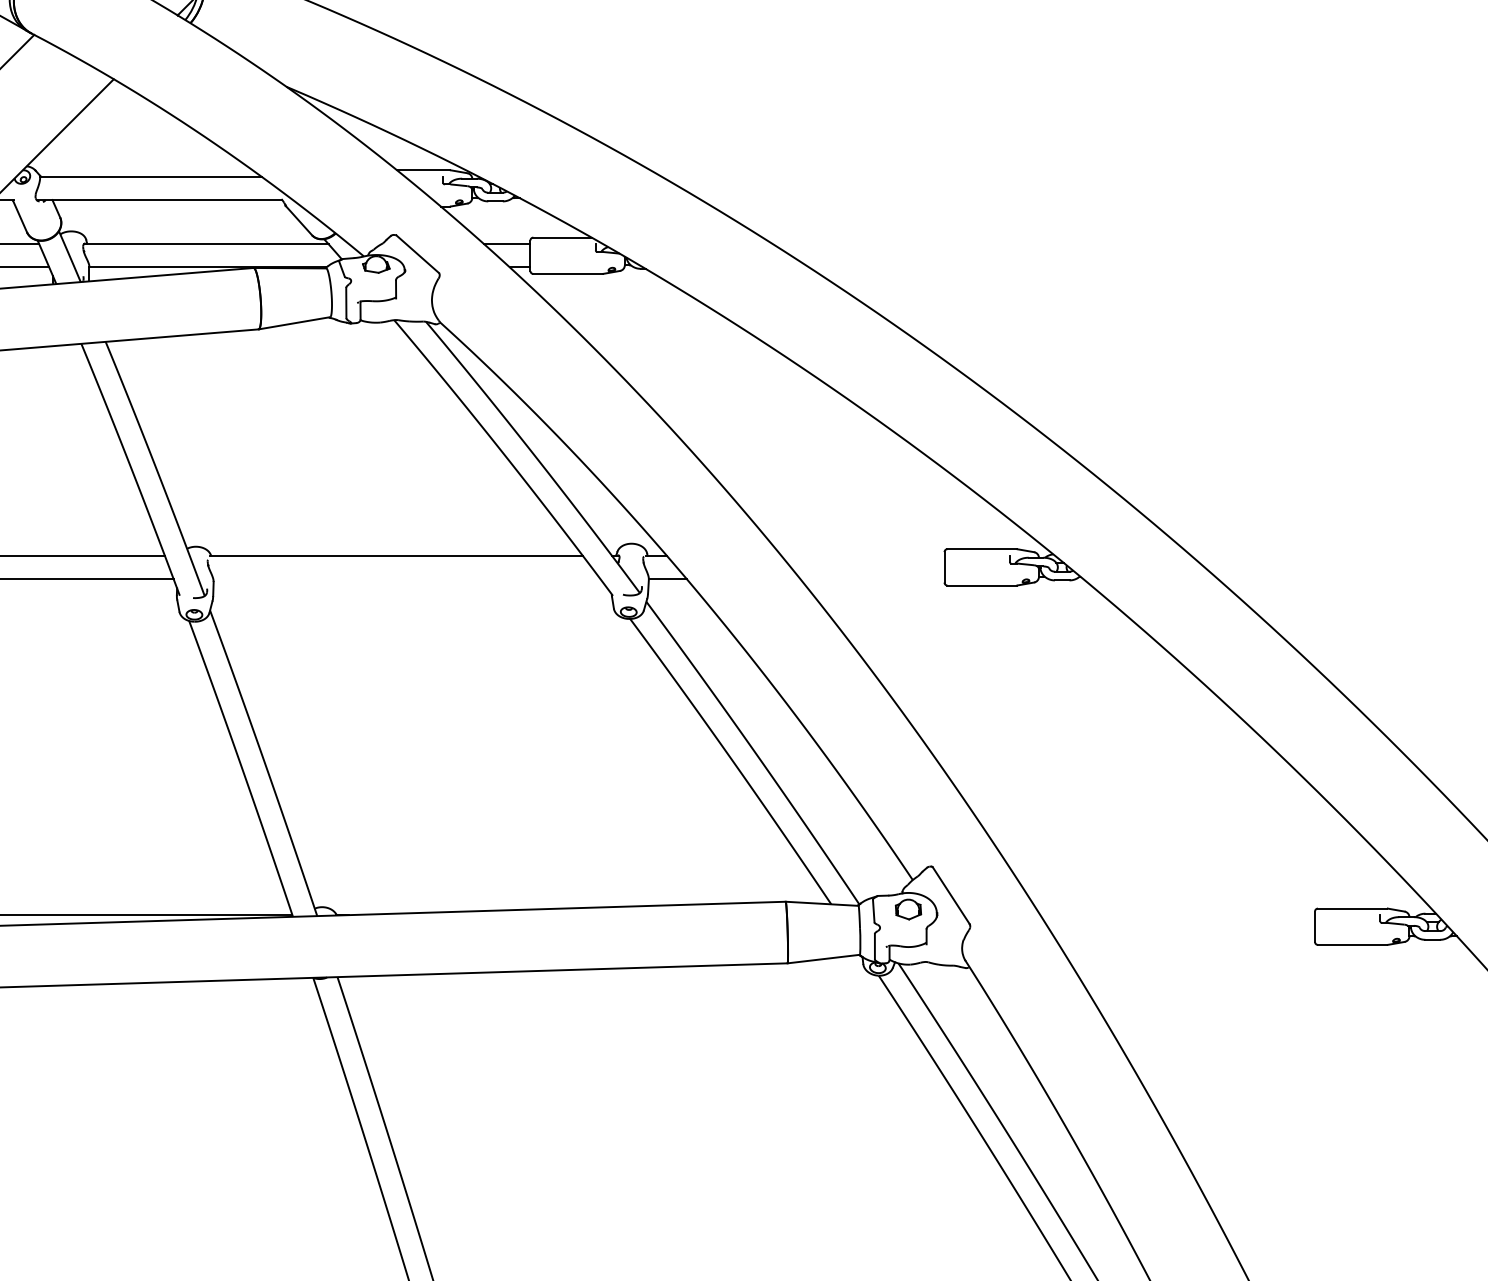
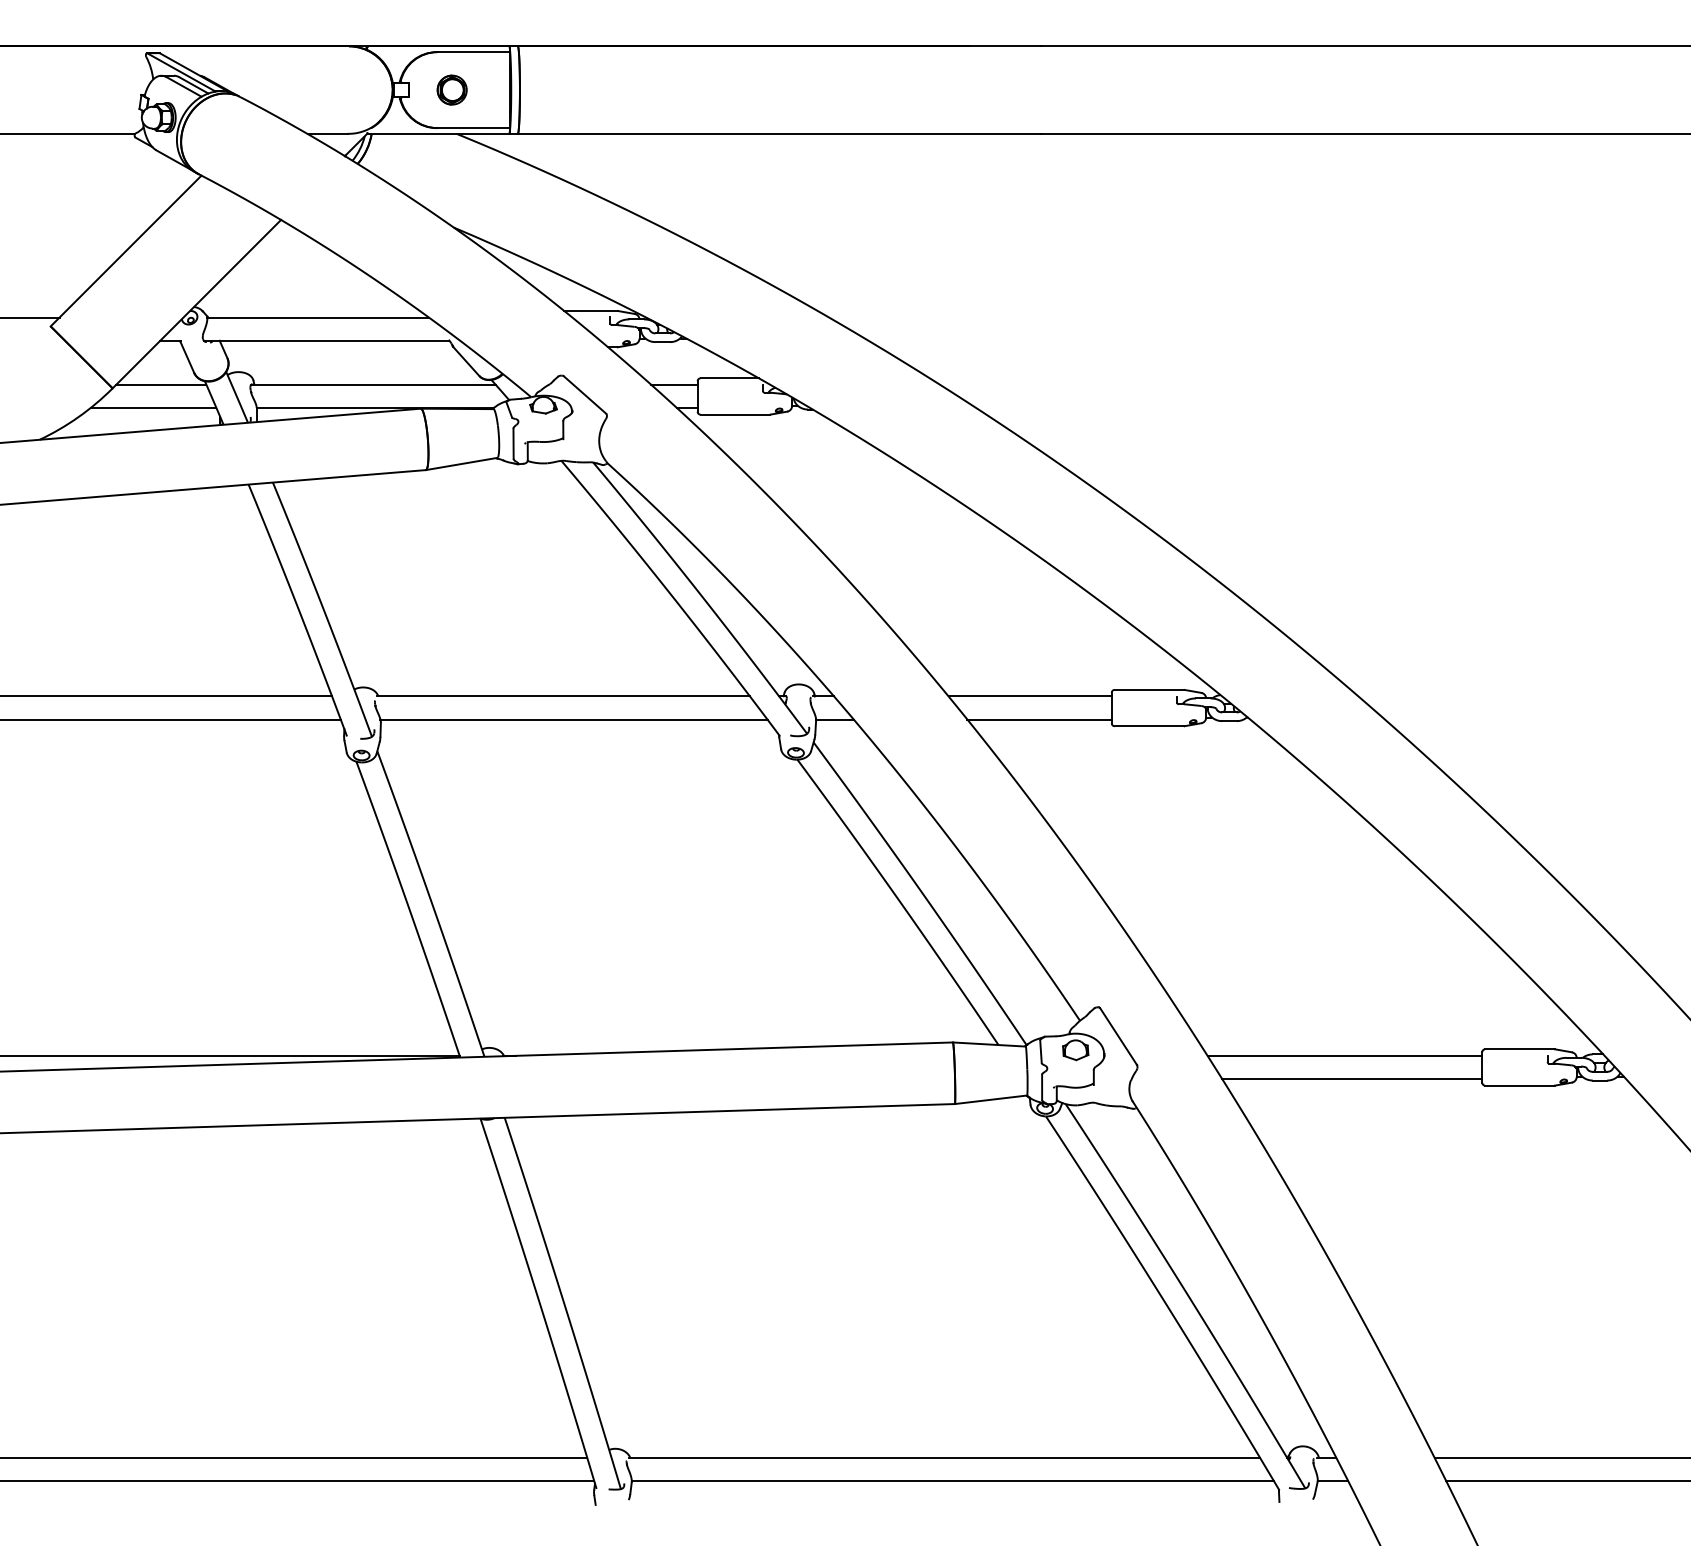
line: (862, 555) -> (1029, 696), added
line: (406, 578) -> (573, 719), added
line: (872, 578) -> (1039, 719), added
line: (1177, 914) -> (1344, 1055), added
line: (1185, 938) -> (1352, 1079), added

